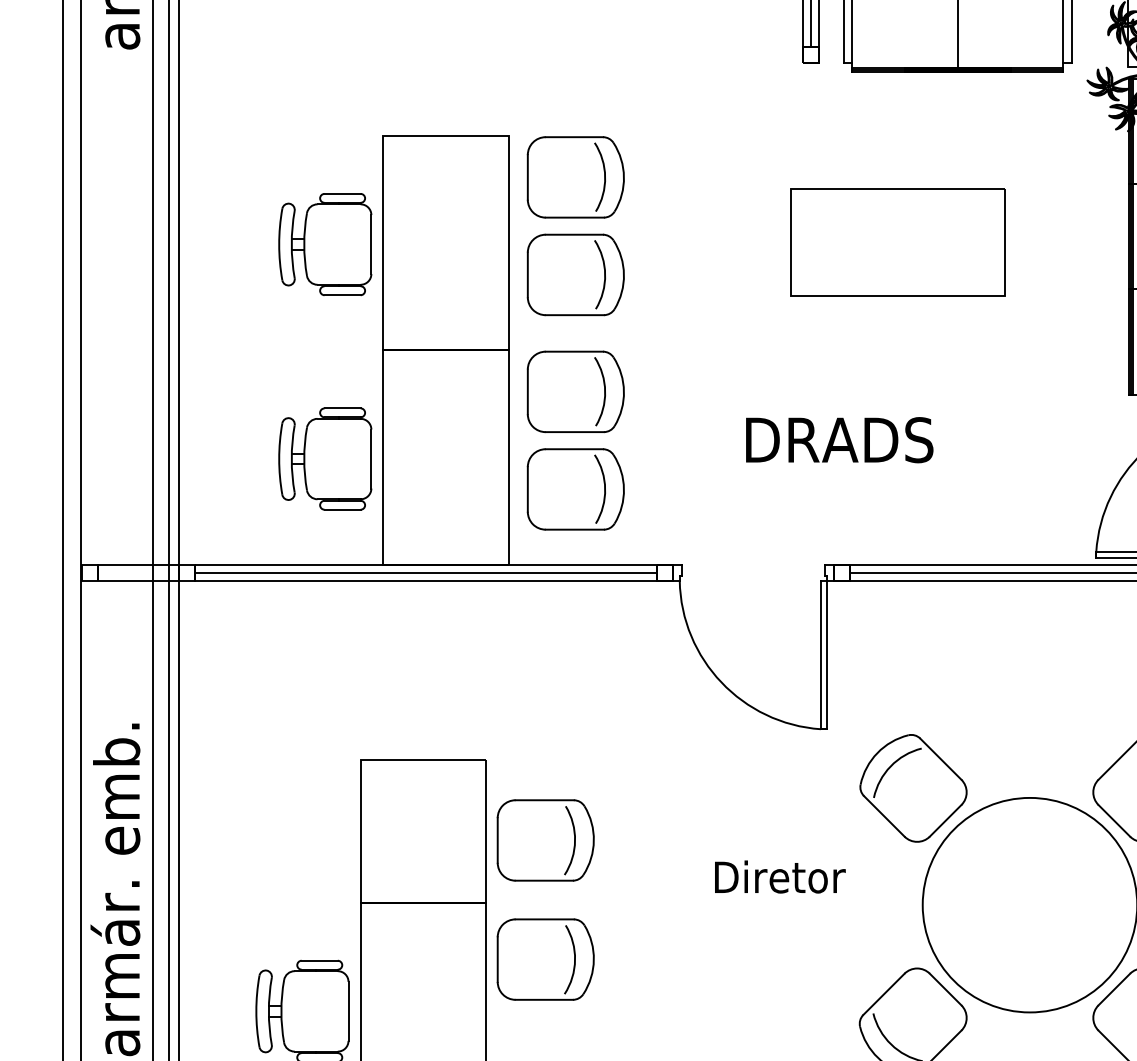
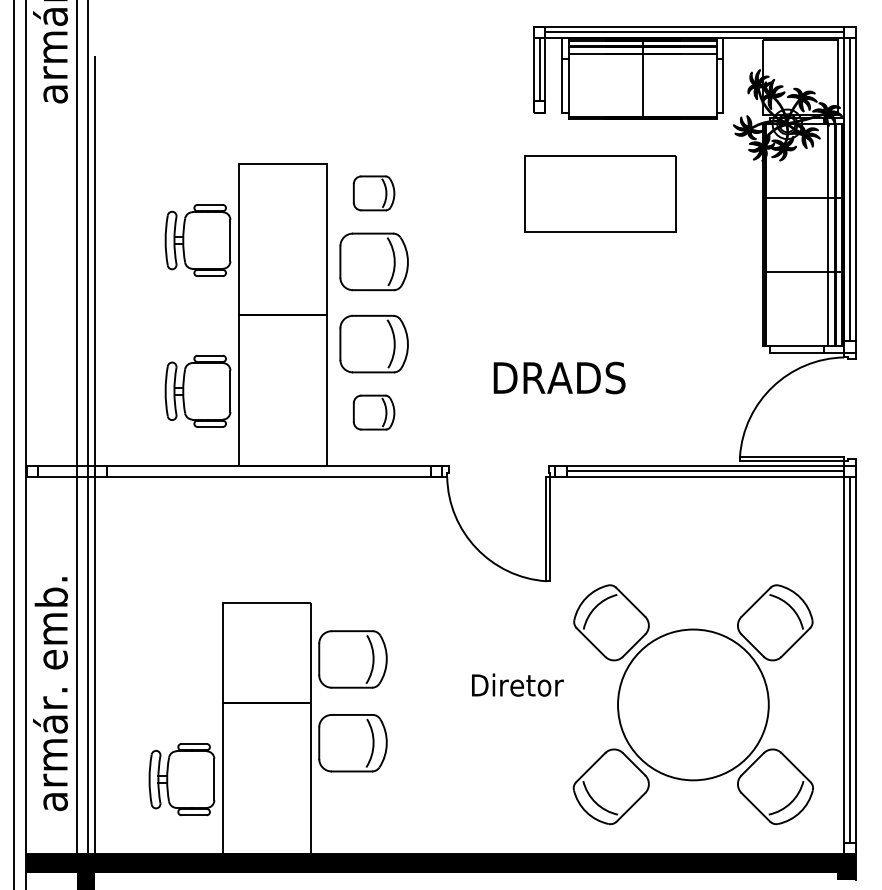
part: (574, 177) -> (373, 193), size x0.6
part: (897, 241) -> (600, 193), moved
part: (574, 489) -> (373, 412), size x0.6
line: (425, 573) -> (268, 471), removed

